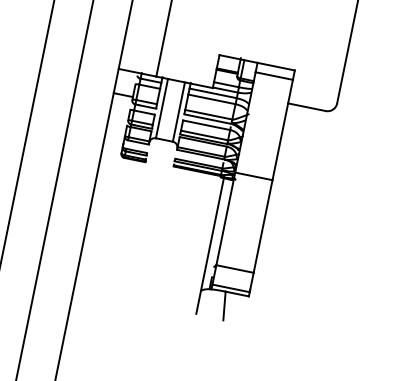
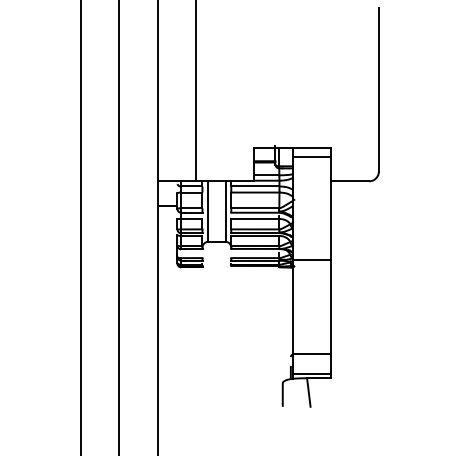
line: (212, 233) -> (282, 323), removed

